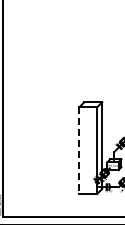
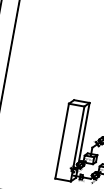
line: (79, 151) -> (62, 141), dashed -> solid

